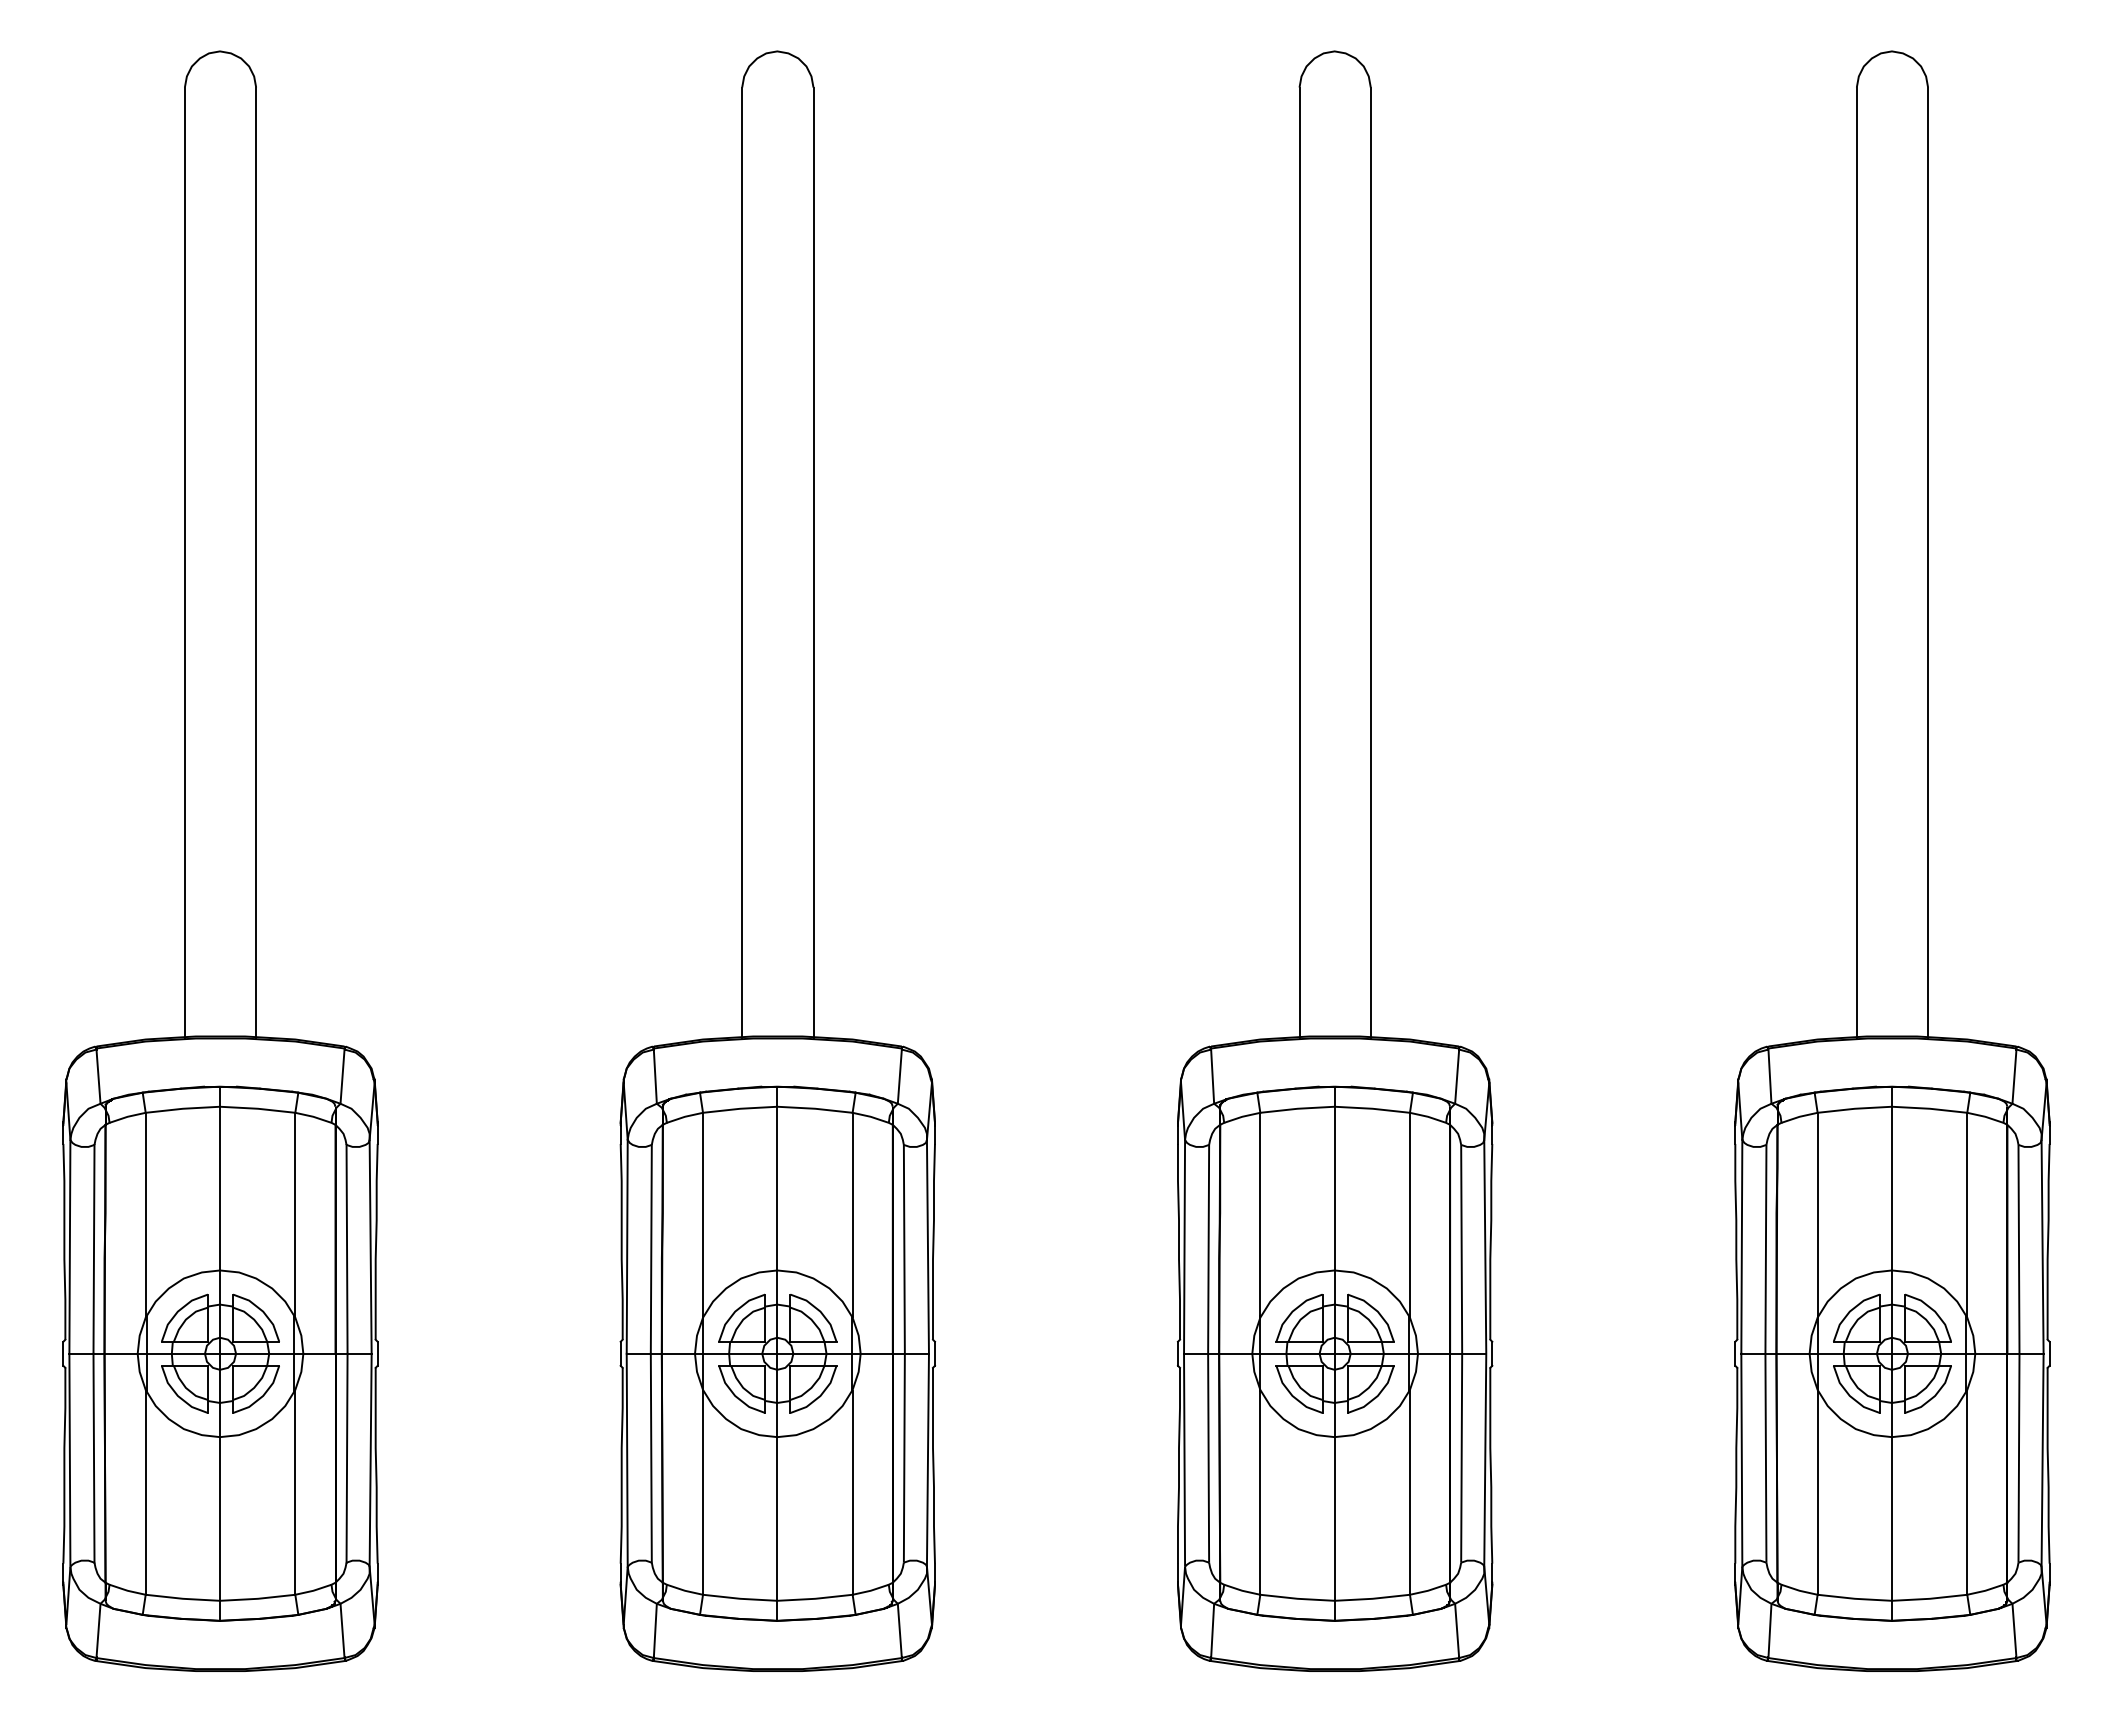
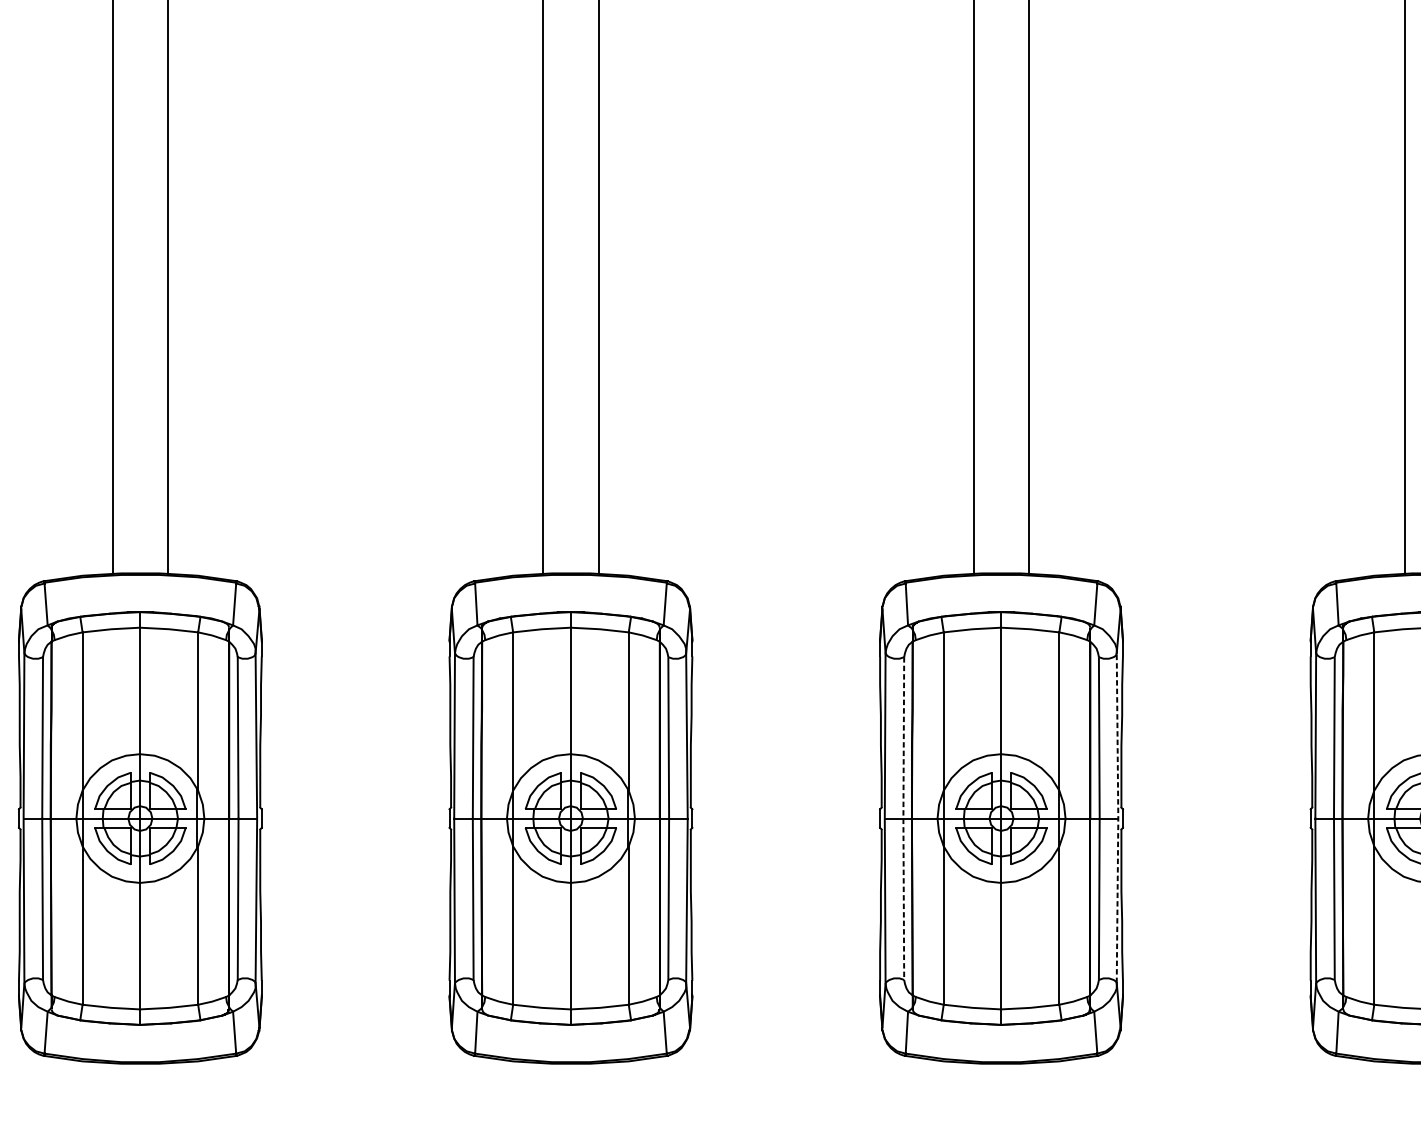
line: (1208, 1353) -> (903, 818), solid -> dashed
line: (1486, 1353) -> (1118, 818), solid -> dashed

